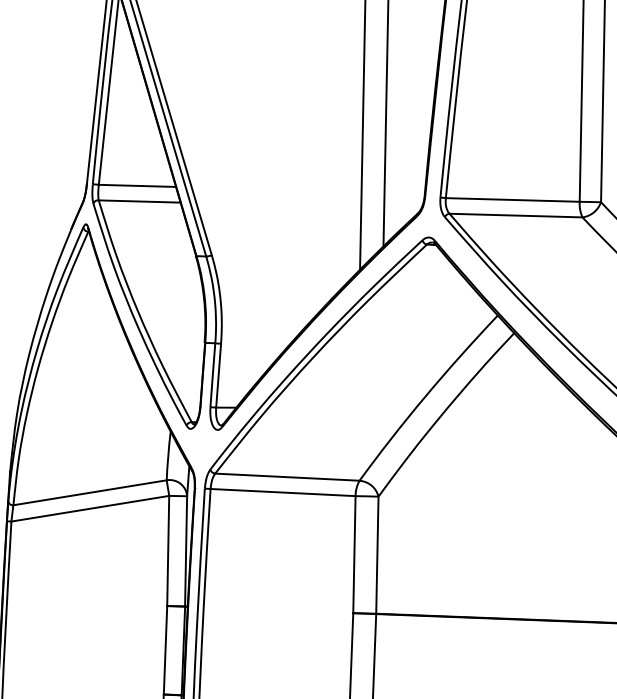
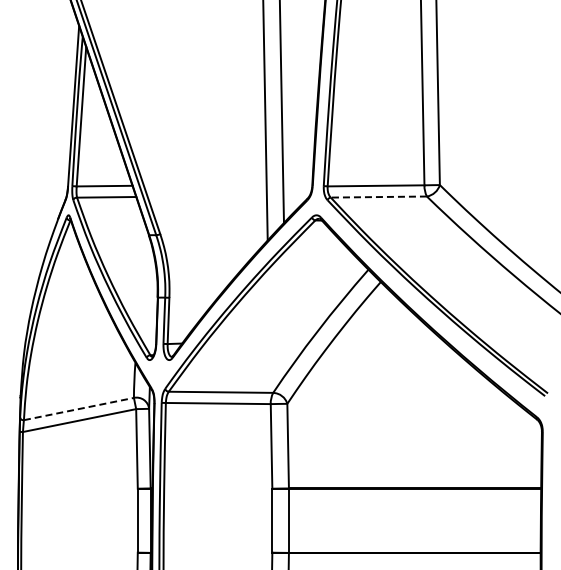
line: (515, 216) -> (378, 197), solid -> dashed
line: (90, 492) -> (79, 408), solid -> dashed

